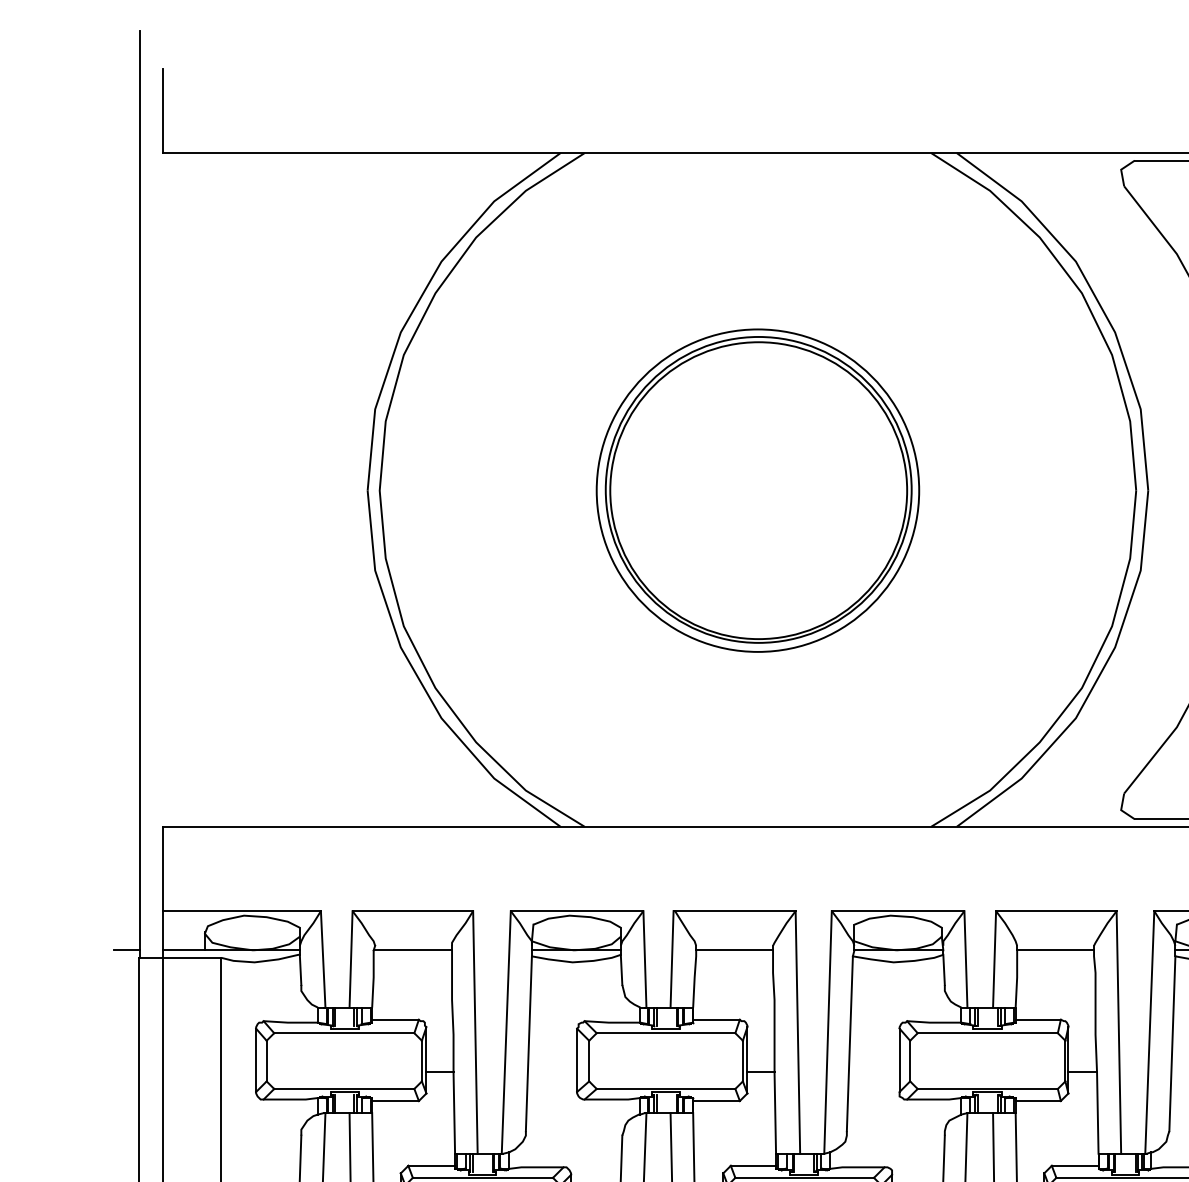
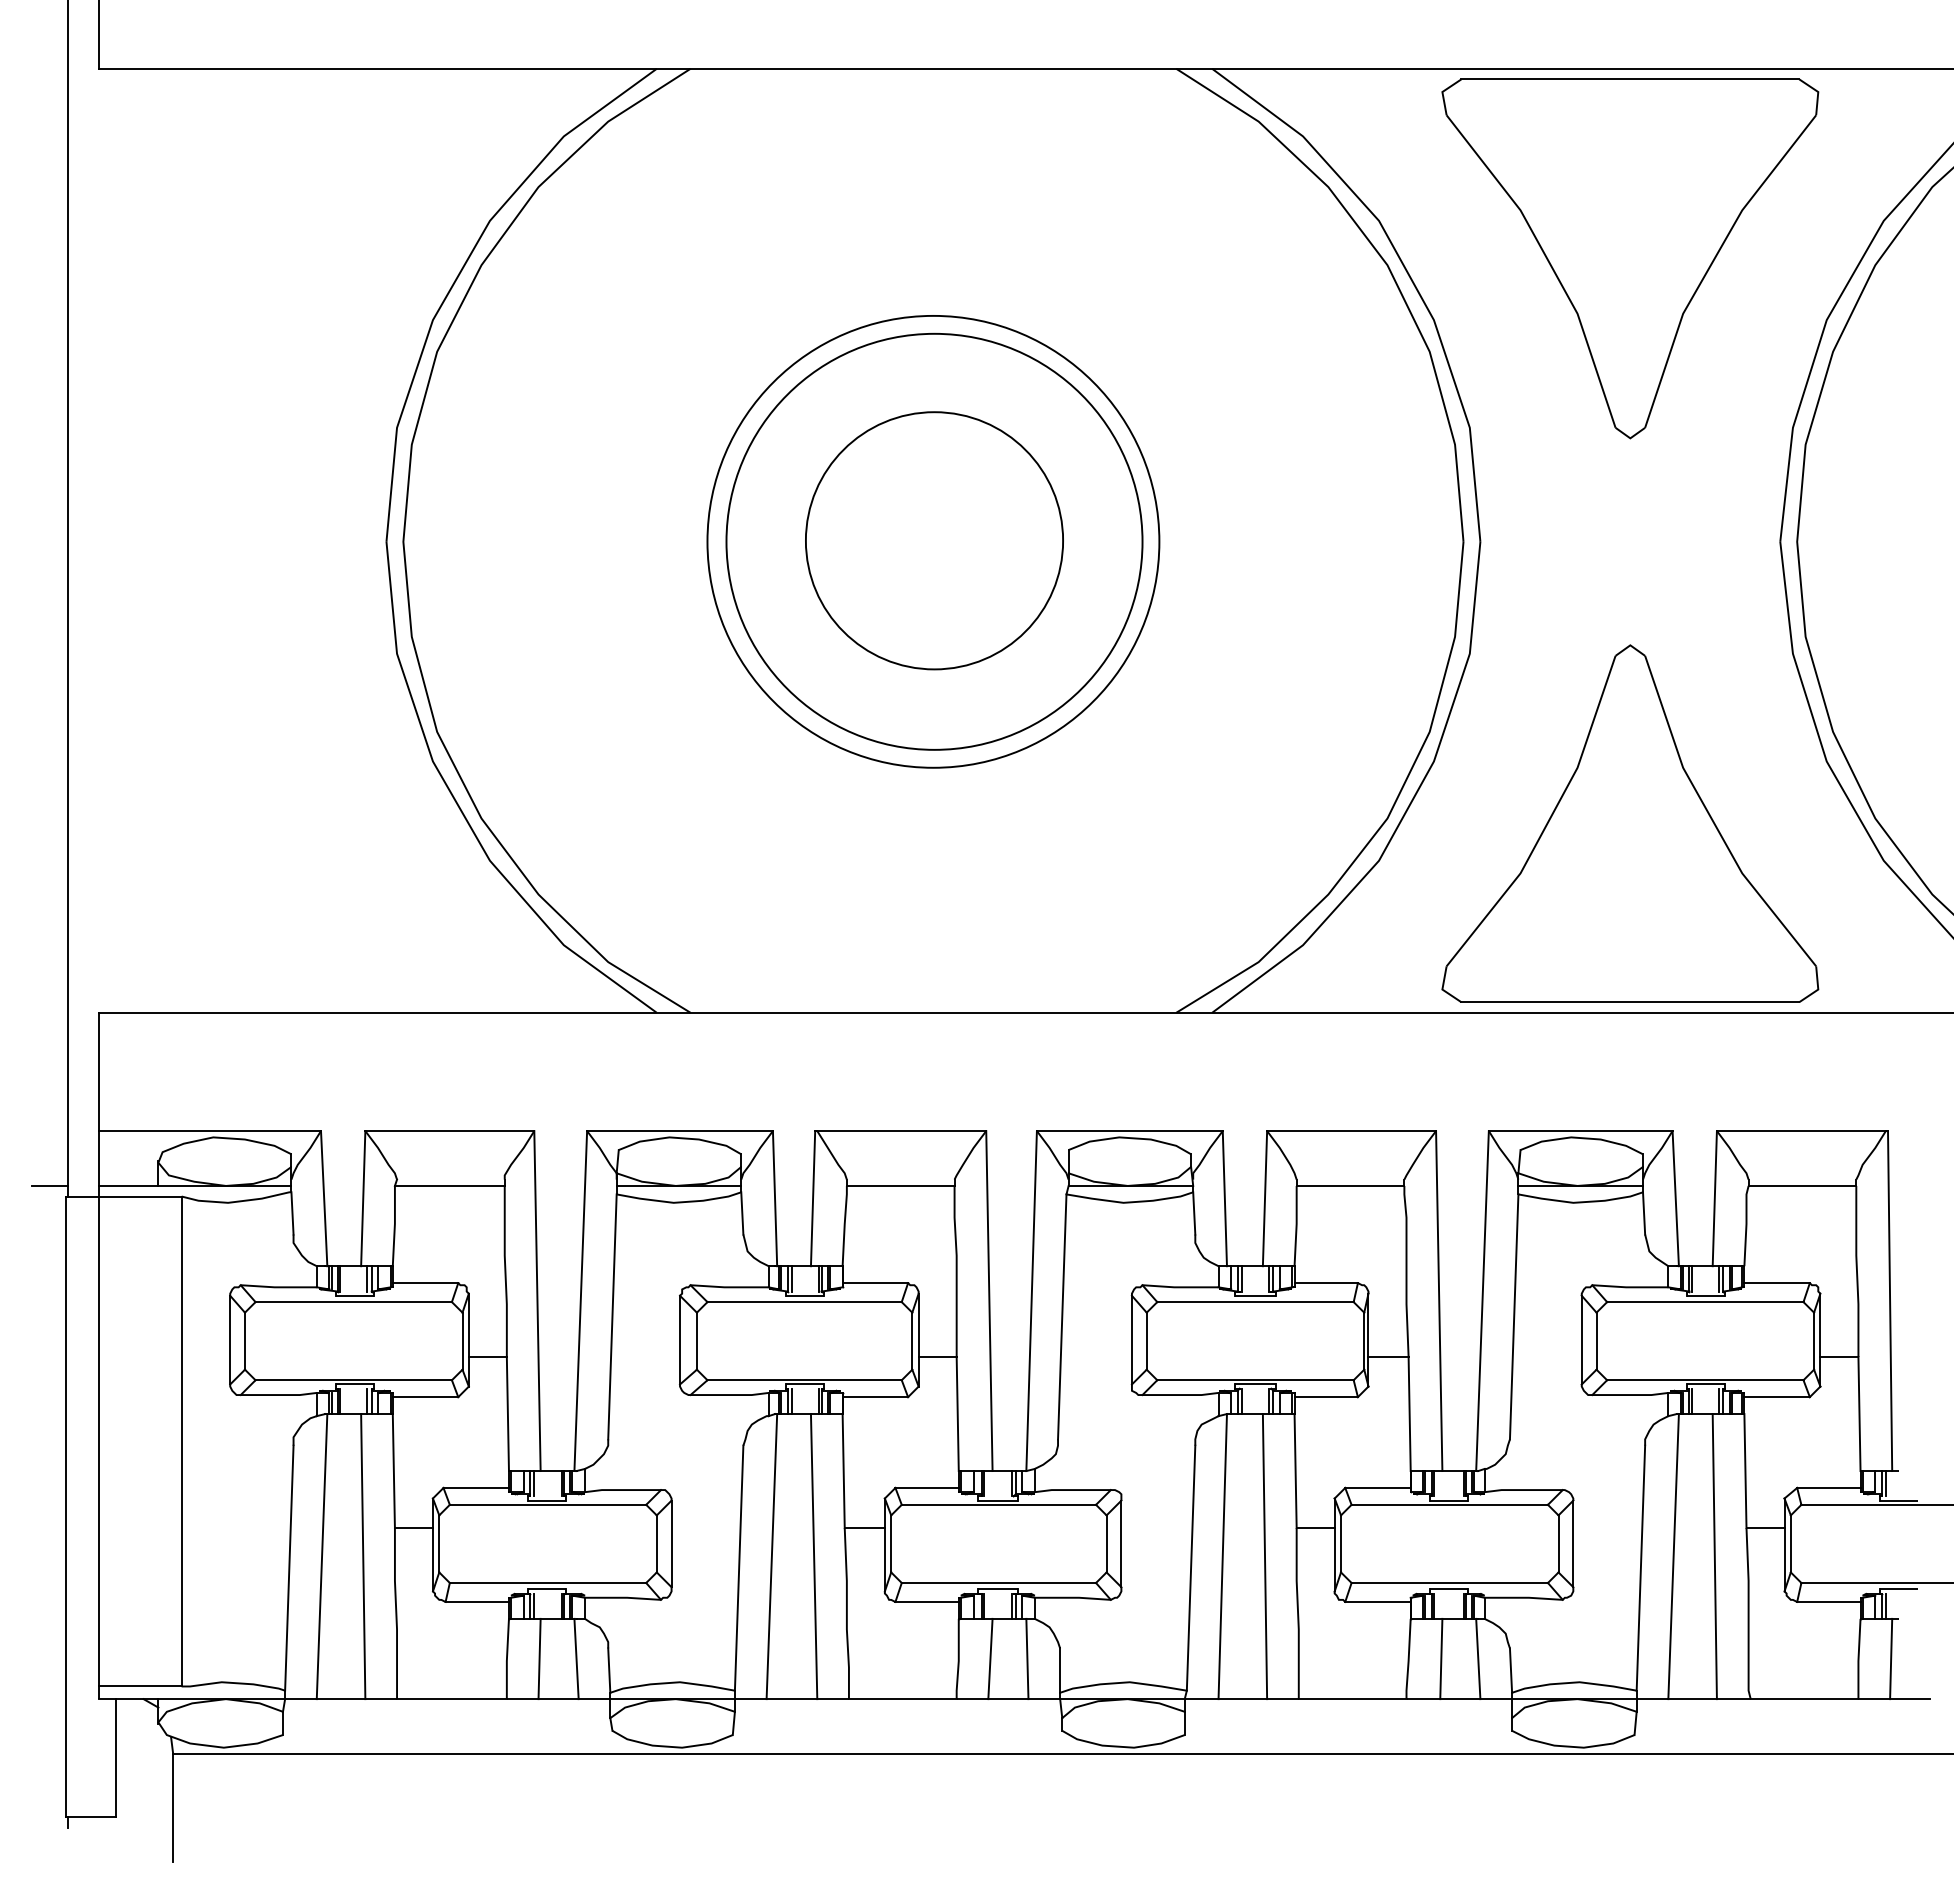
circle: (758, 489) -> (934, 540), size x0.6

